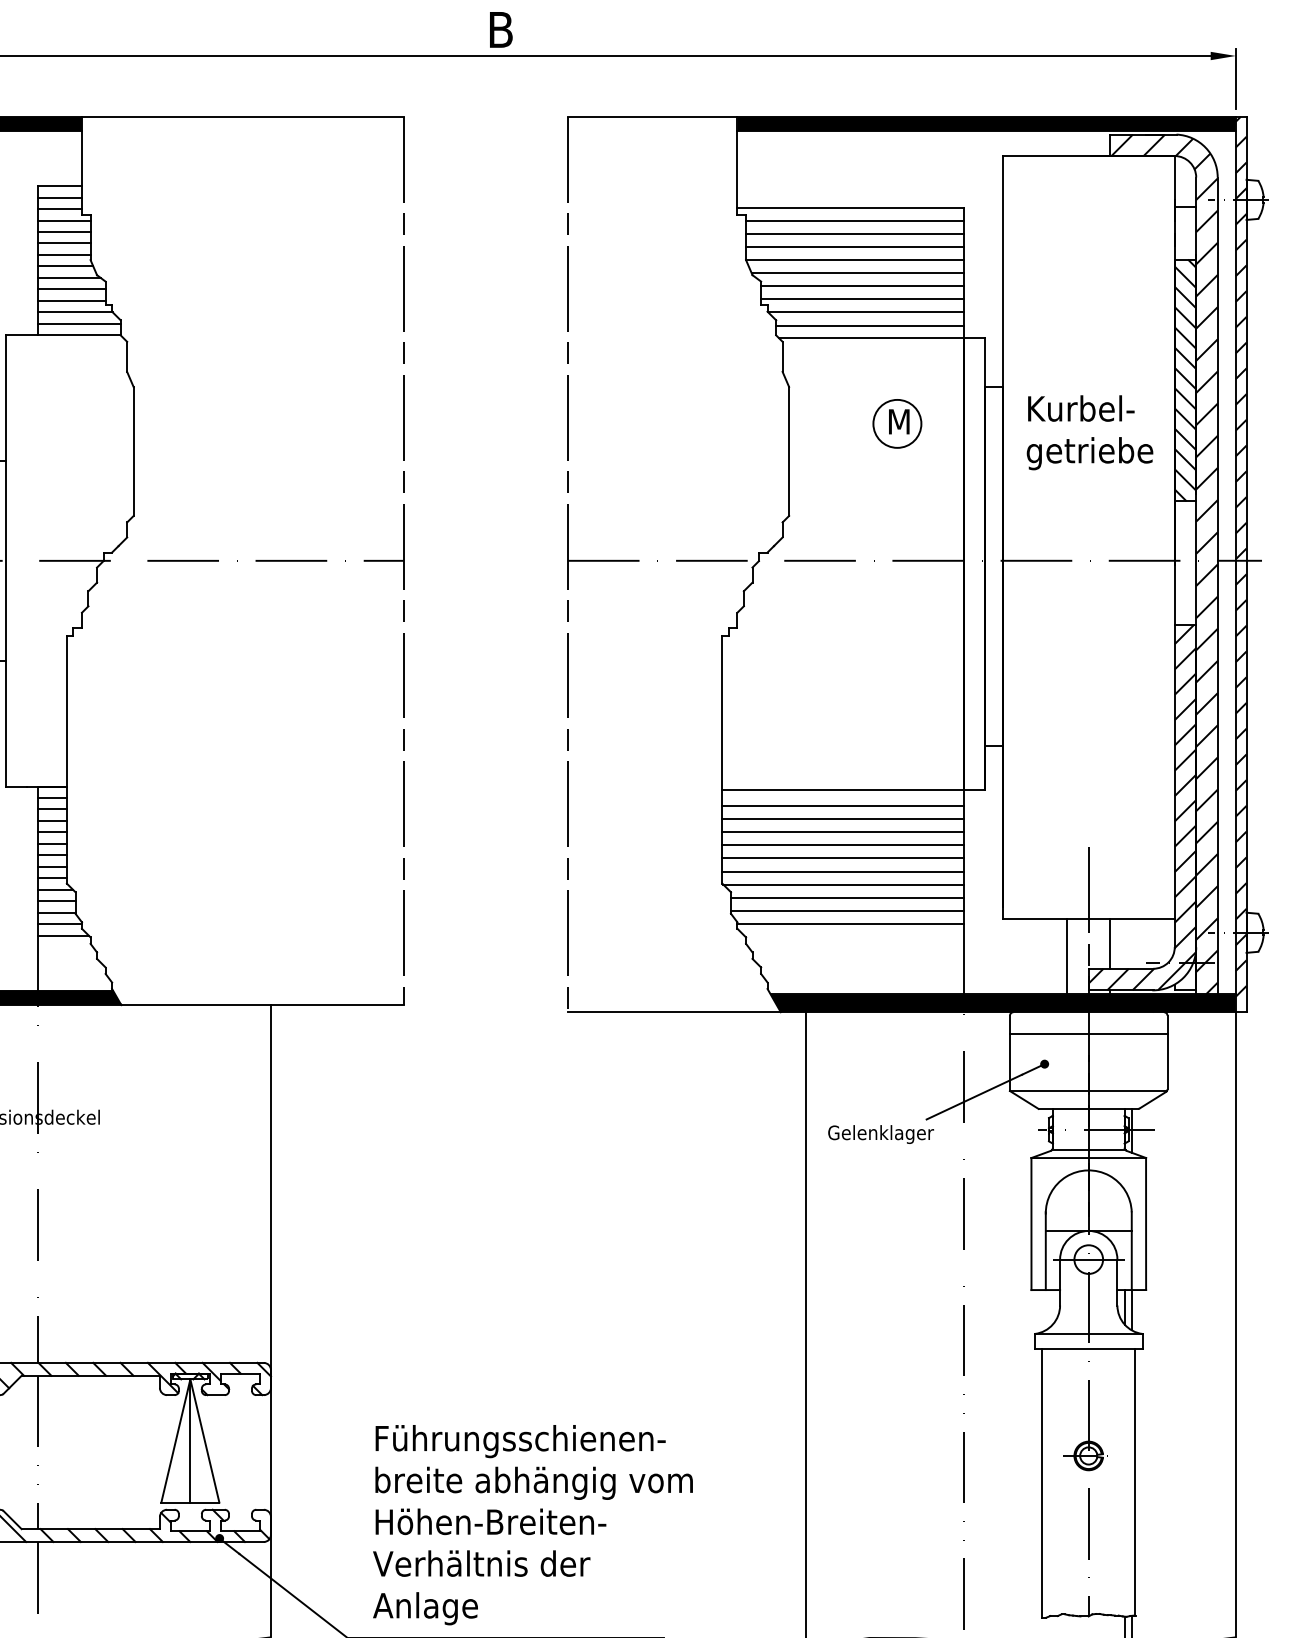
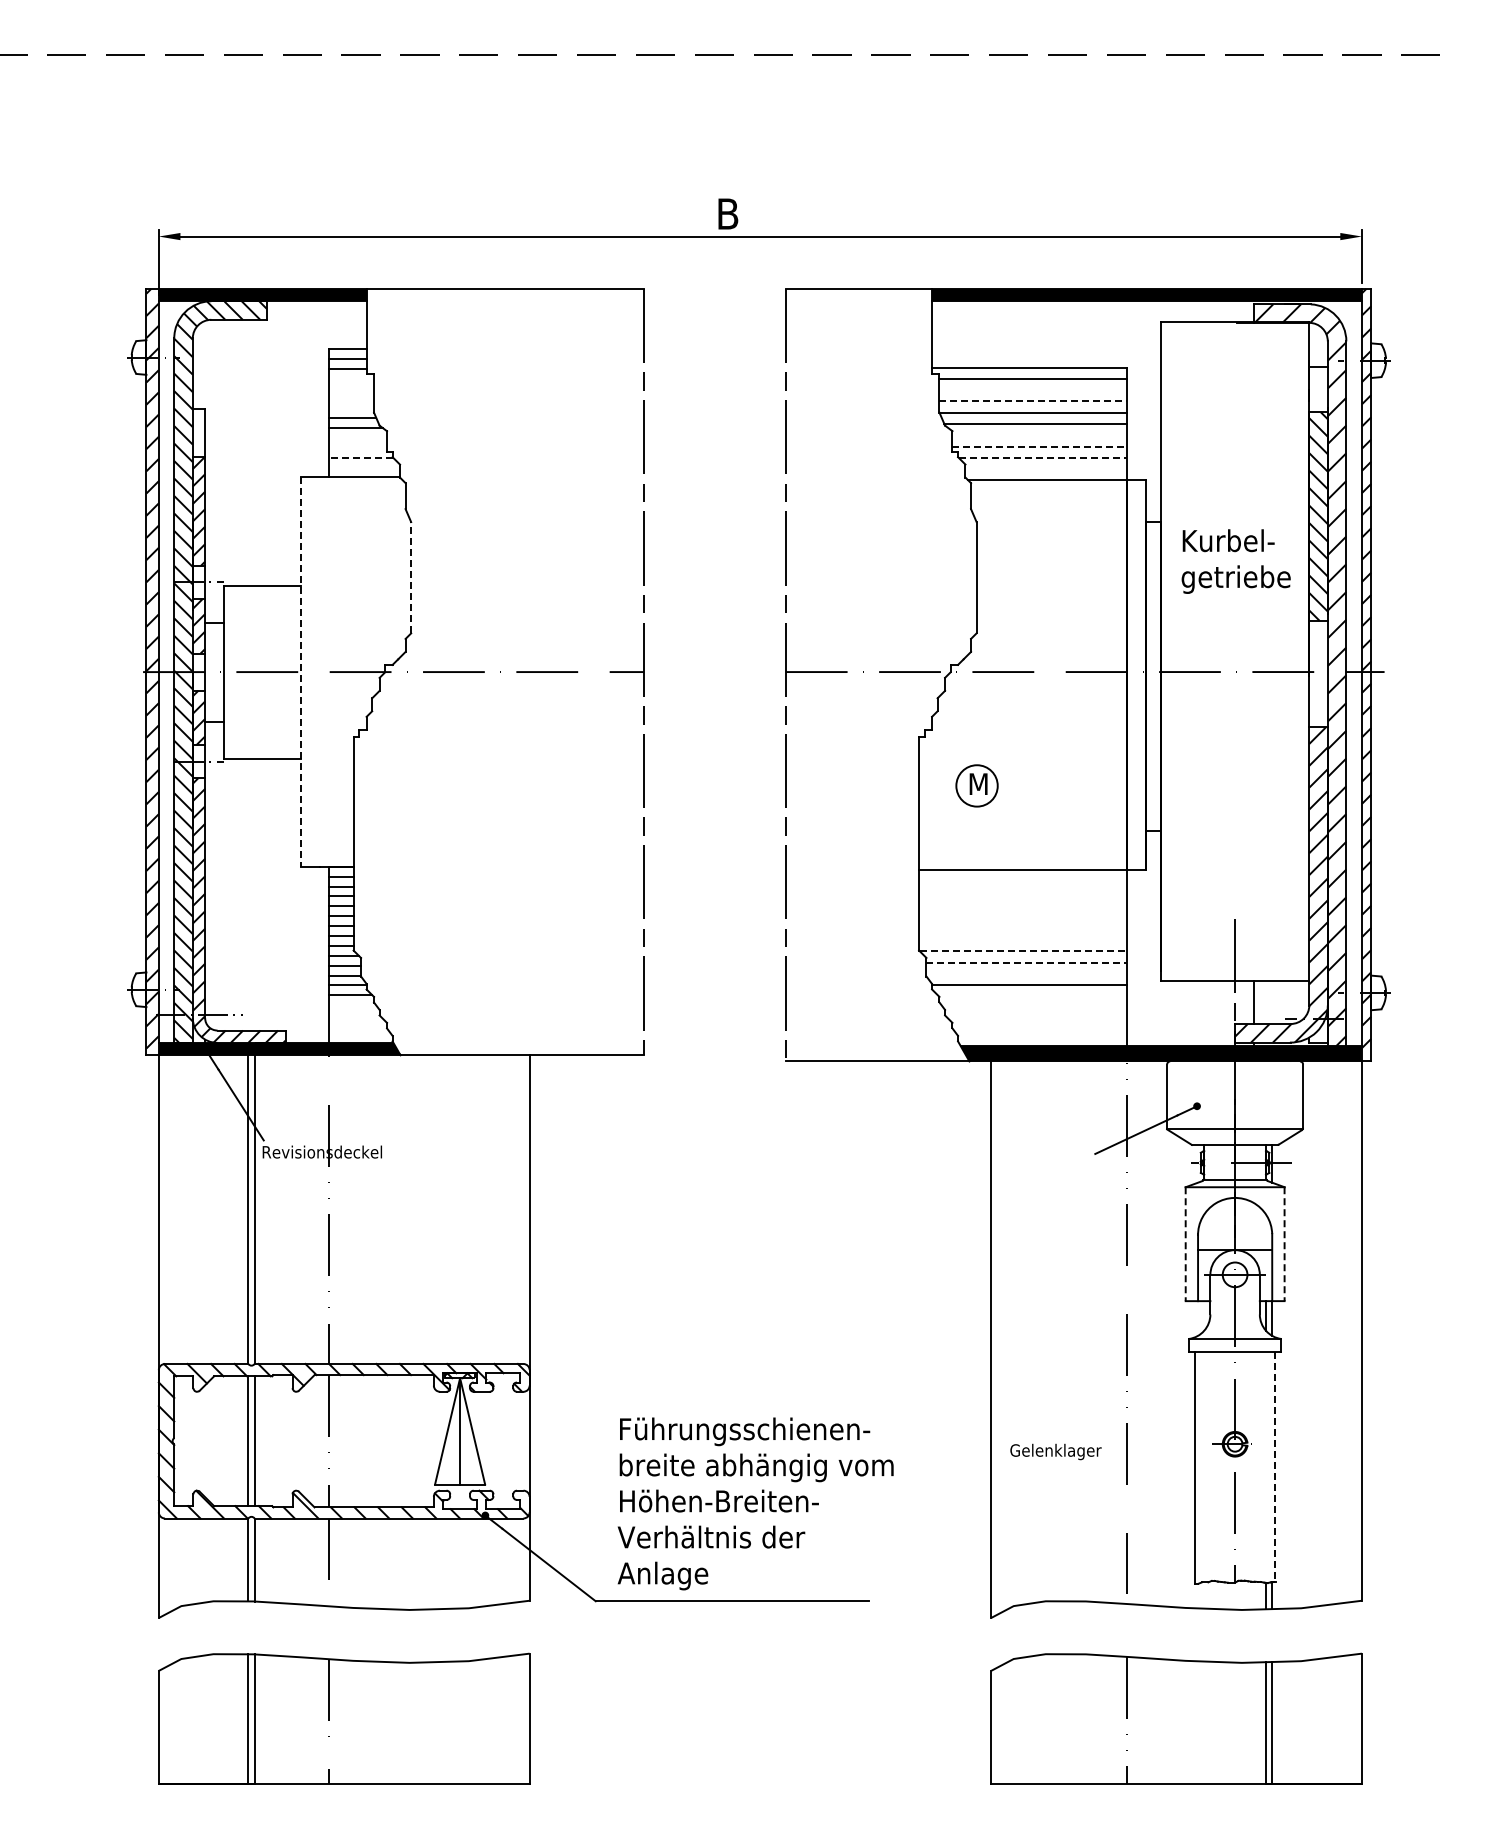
line: (64, 220) -> (351, 378), removed
line: (64, 232) -> (351, 388), removed
line: (855, 234) -> (1033, 390), removed
line: (64, 243) -> (351, 398), removed
line: (855, 247) -> (1033, 401), solid -> dashed
line: (64, 255) -> (351, 408), removed
line: (861, 286) -> (1039, 435), removed
line: (71, 288) -> (357, 437), removed
line: (863, 299) -> (1040, 446), solid -> dashed
line: (71, 300) -> (357, 447), removed
line: (74, 312) -> (360, 457), solid -> dashed
line: (866, 312) -> (1043, 457), solid -> dashed
line: (79, 323) -> (364, 467), removed
line: (870, 326) -> (1046, 469), removed
part: (896, 423) -> (976, 785), moved
line: (134, 451) -> (411, 577), solid -> dashed
line: (5, 561) -> (300, 672), solid -> dashed
line: (843, 805) -> (1023, 883), removed
line: (843, 818) -> (1023, 894), removed
line: (843, 832) -> (1023, 906), removed
line: (843, 845) -> (1023, 917), removed
line: (843, 858) -> (1023, 928), removed
line: (843, 871) -> (1023, 940), removed
line: (843, 884) -> (1023, 951), solid -> dashed
line: (848, 897) -> (1027, 962), solid -> dashed
line: (846, 910) -> (1026, 973), removed
line: (1067, 956) -> (1216, 1013), removed
line: (1089, 1034) -> (1235, 1080), removed
text: (880, 1133) -> (1055, 1451), moved
line: (1031, 1224) -> (1185, 1244), solid -> dashed
line: (1146, 1224) -> (1284, 1244), solid -> dashed
line: (1135, 1482) -> (1275, 1467), solid -> dashed

